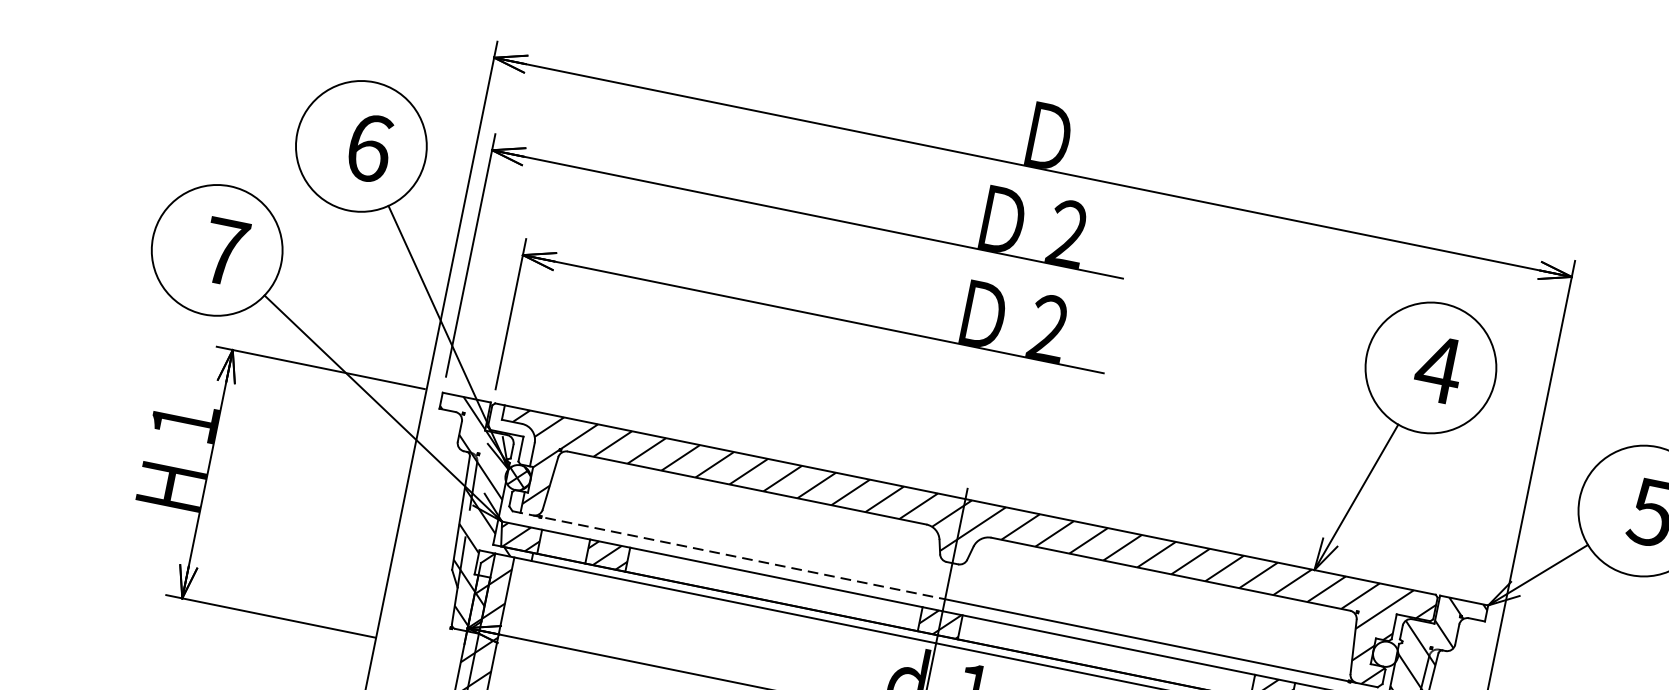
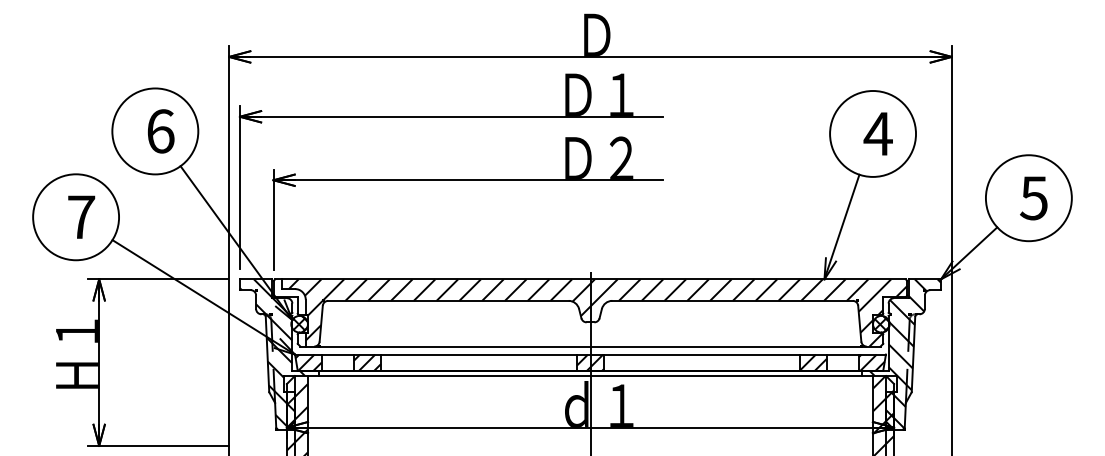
text: (1067, 232) -> (621, 94), Ｄ２ -> Ｄ１
line: (728, 555) -> (445, 346), dashed -> solid
hatch: (1385, 654) -> (881, 324), added

